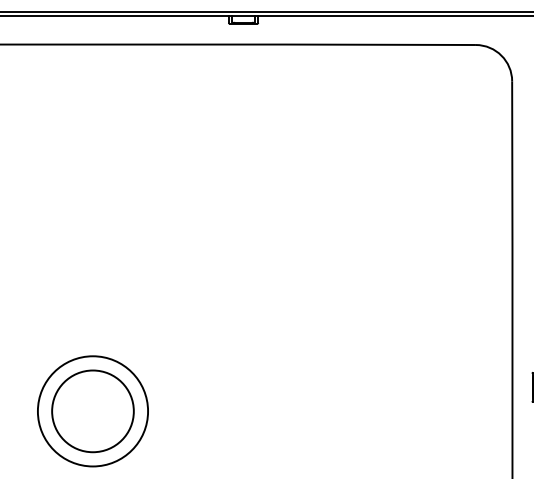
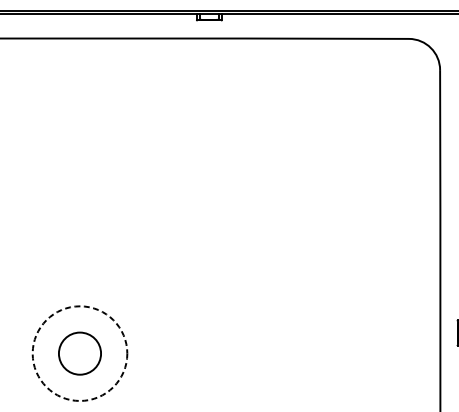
circle: (92, 411) -> (79, 353), size x0.6
circle: (92, 411) -> (79, 353), solid -> dashed

